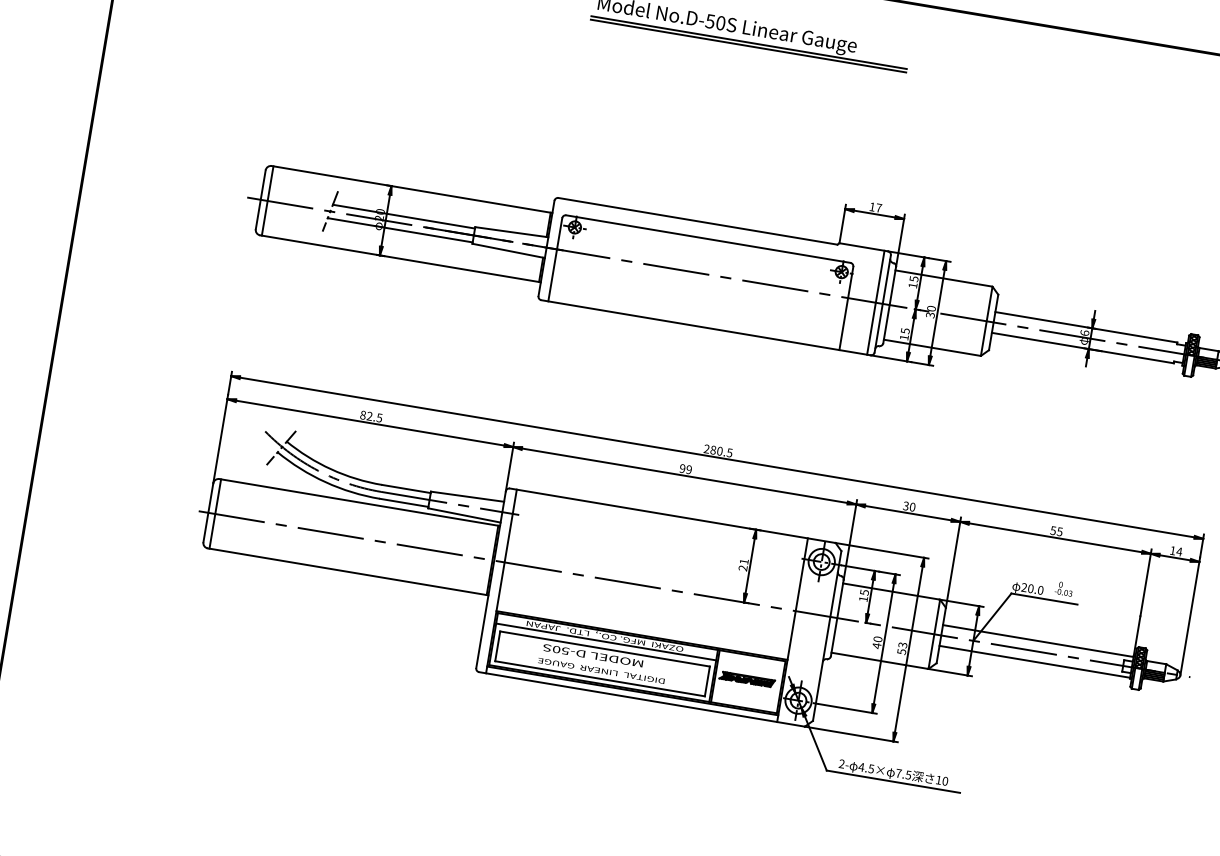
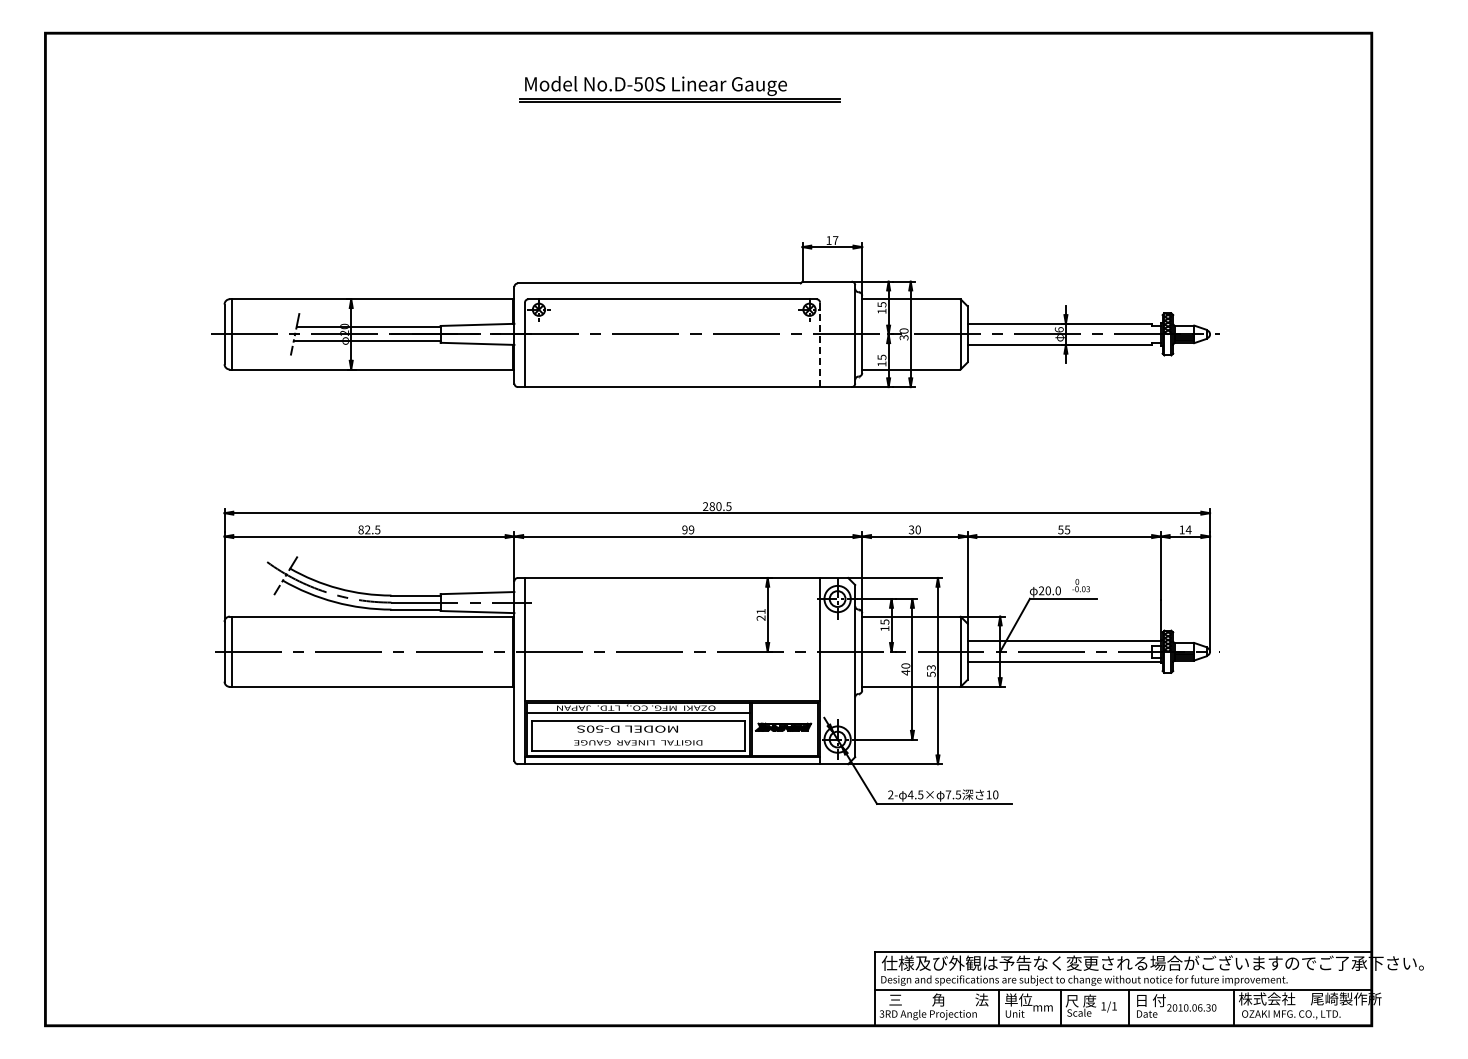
line: (876, 302) -> (848, 334), removed
line: (846, 309) -> (820, 345), solid -> dashed

